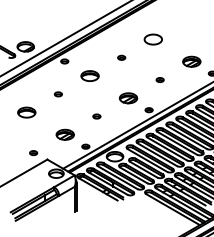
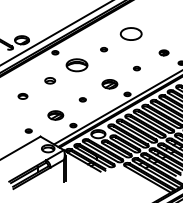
part: (152, 39) -> (130, 33), size x1.4
part: (191, 61) -> (163, 52), size x0.6
part: (89, 75) -> (76, 64), size x1.4
part: (57, 94) -> (49, 80), size x1.6
part: (26, 112) -> (22, 96), size x0.6

